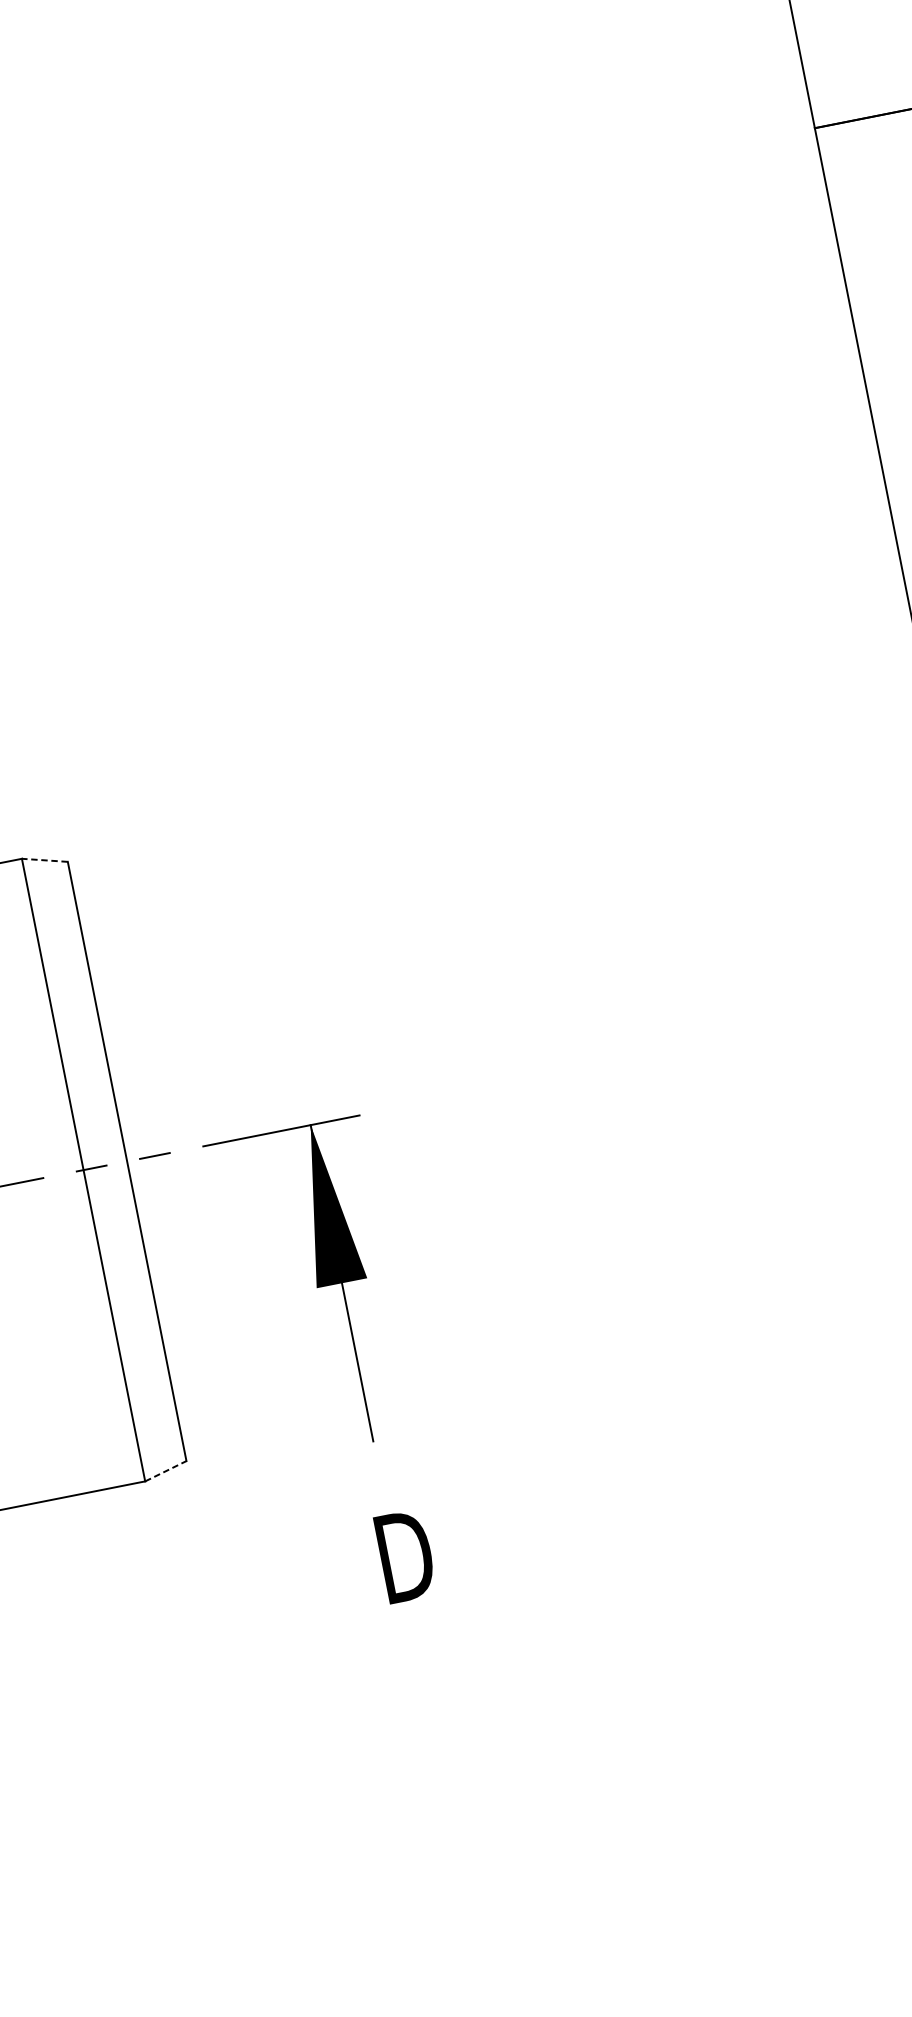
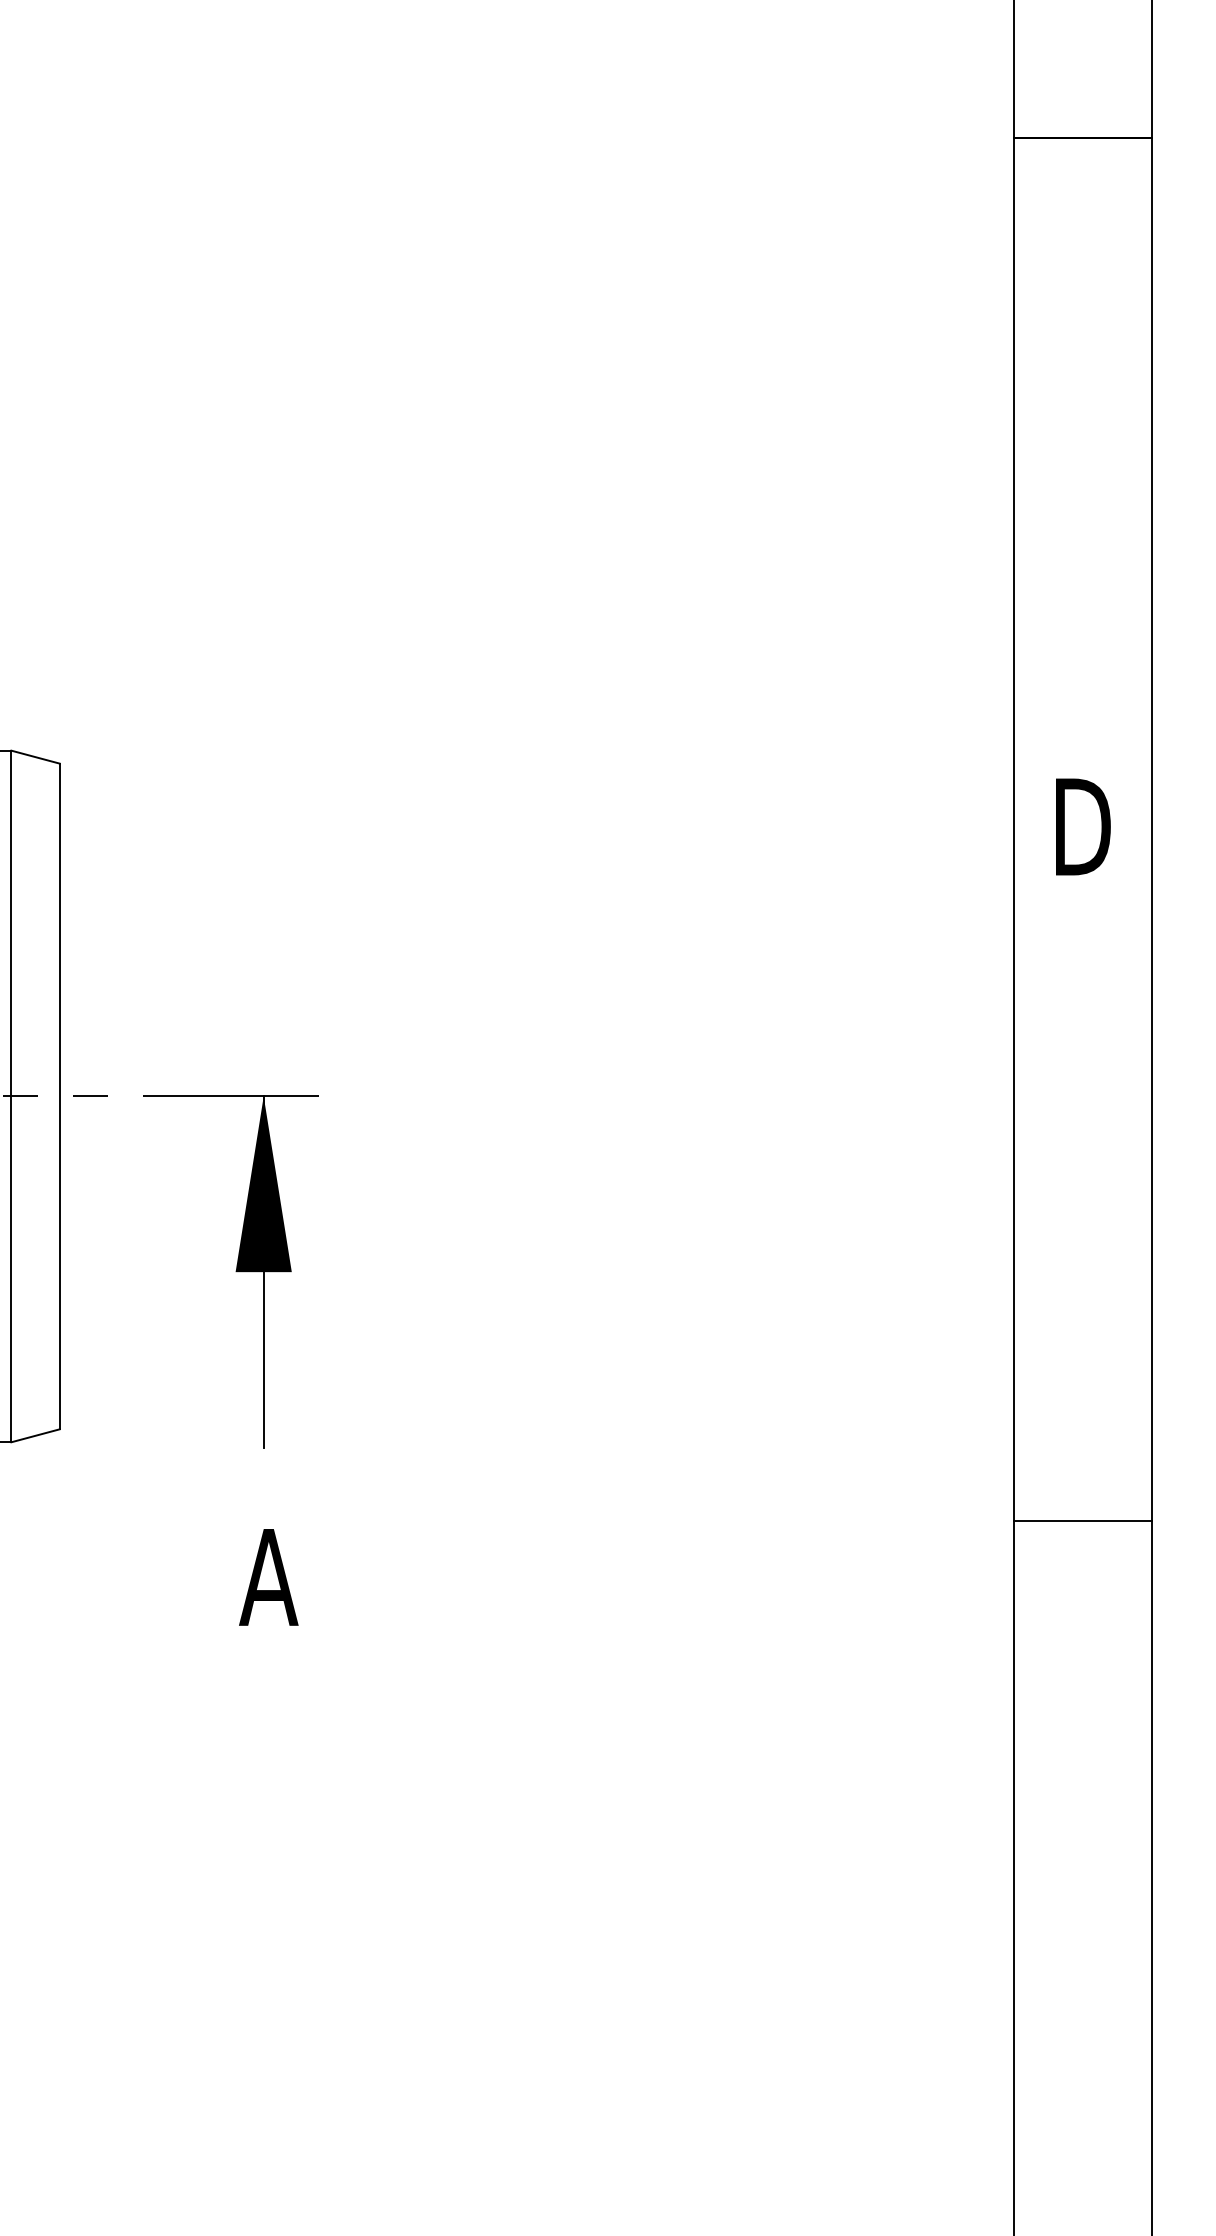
line: (44, 860) -> (35, 757), dashed -> solid
line: (166, 1470) -> (36, 1435), dashed -> solid
text: (402, 1556) -> (270, 1577), D -> A

